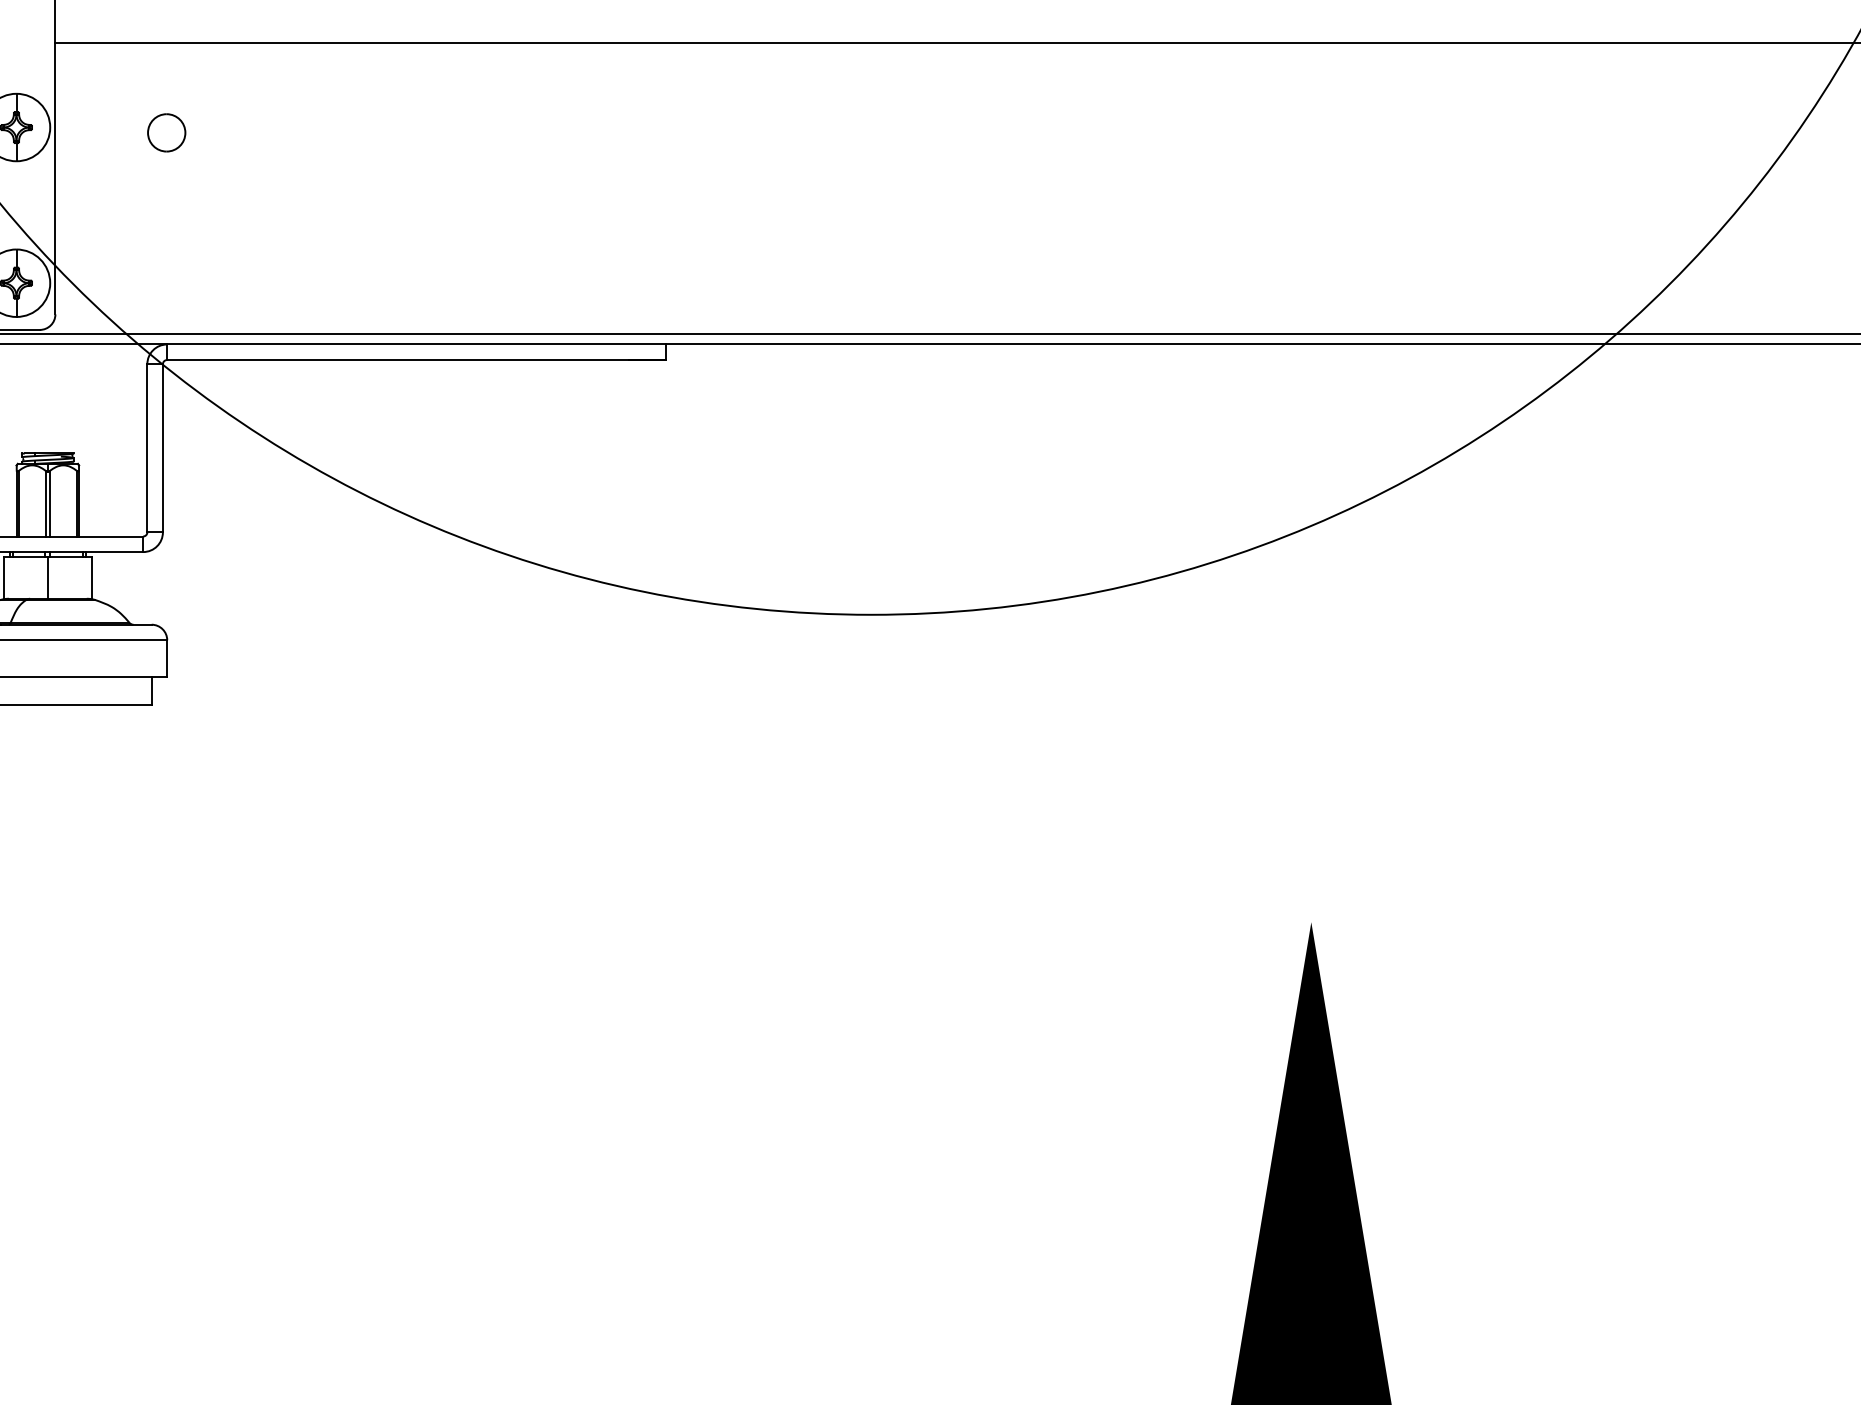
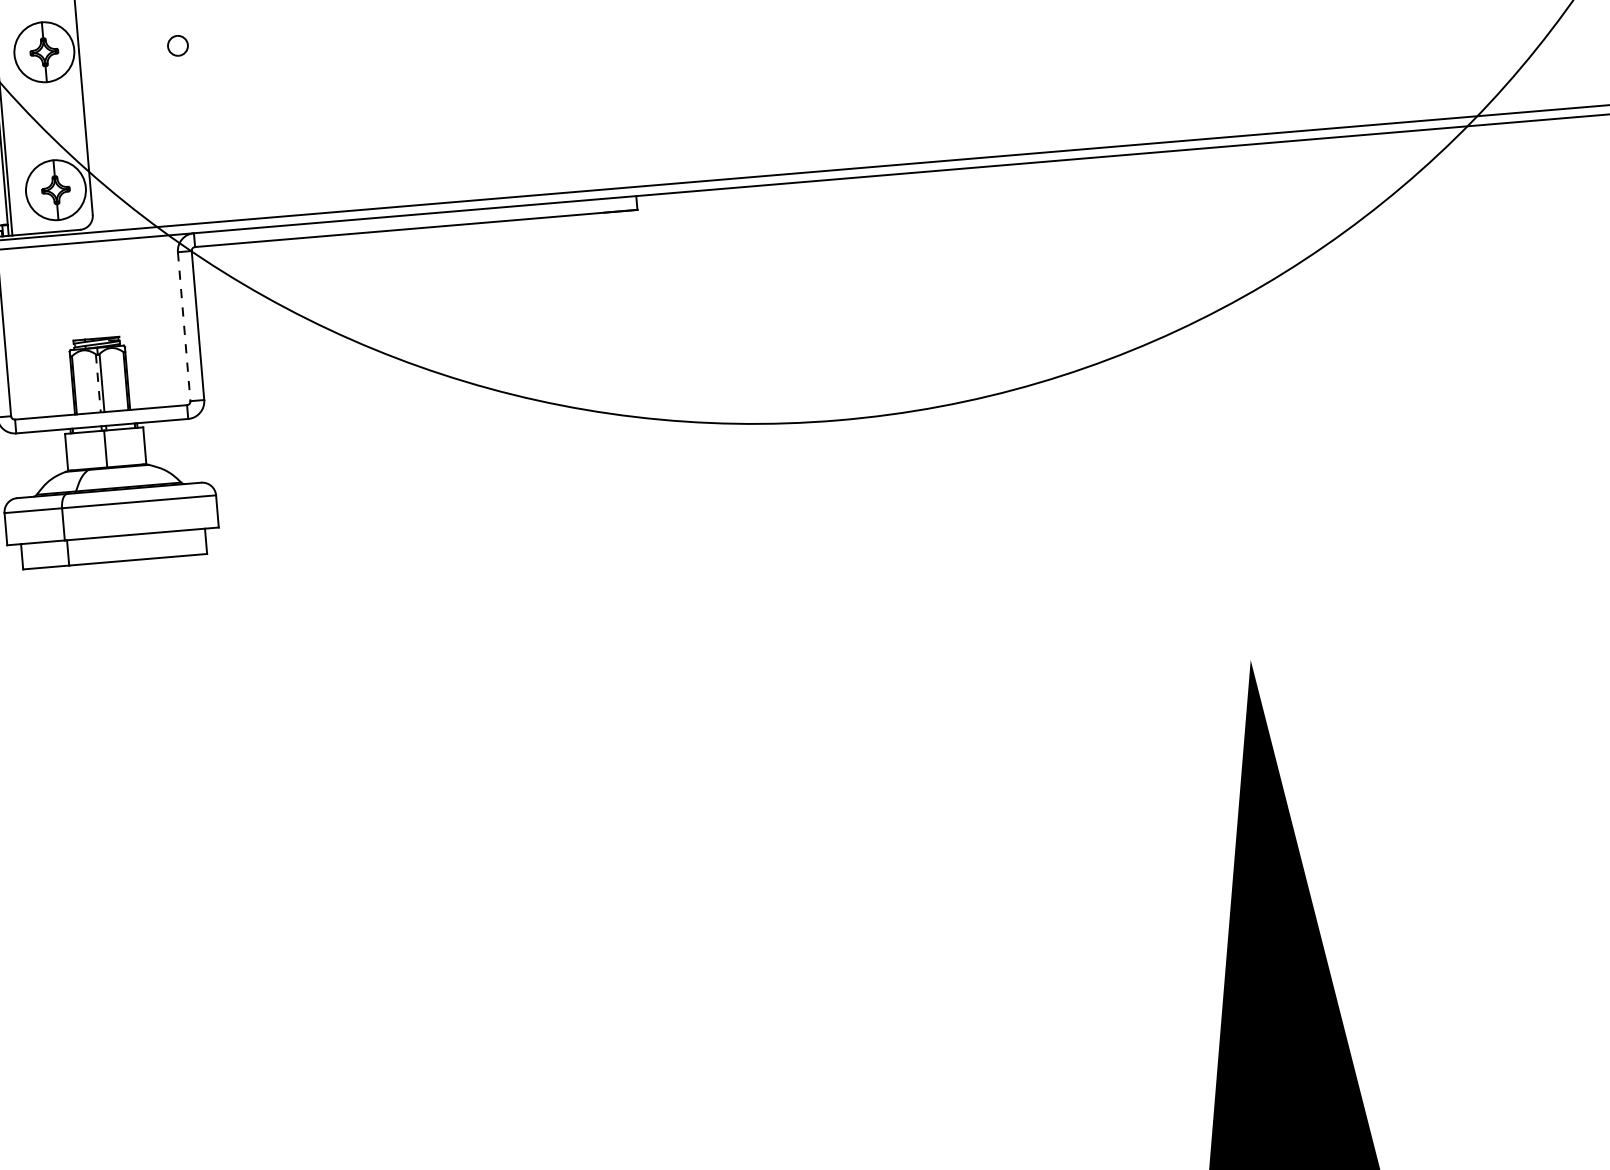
part: (166, 132) -> (177, 45), size x0.6
line: (147, 448) -> (184, 326), solid -> dashed
line: (45, 503) -> (98, 383), solid -> dashed

